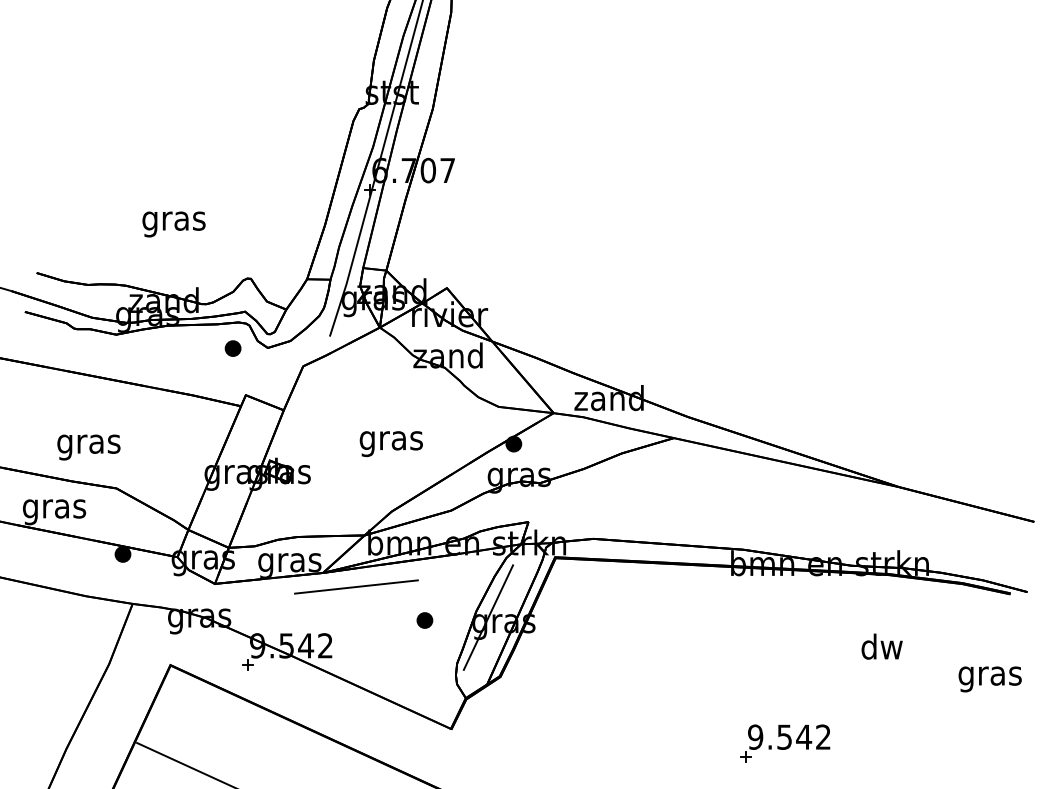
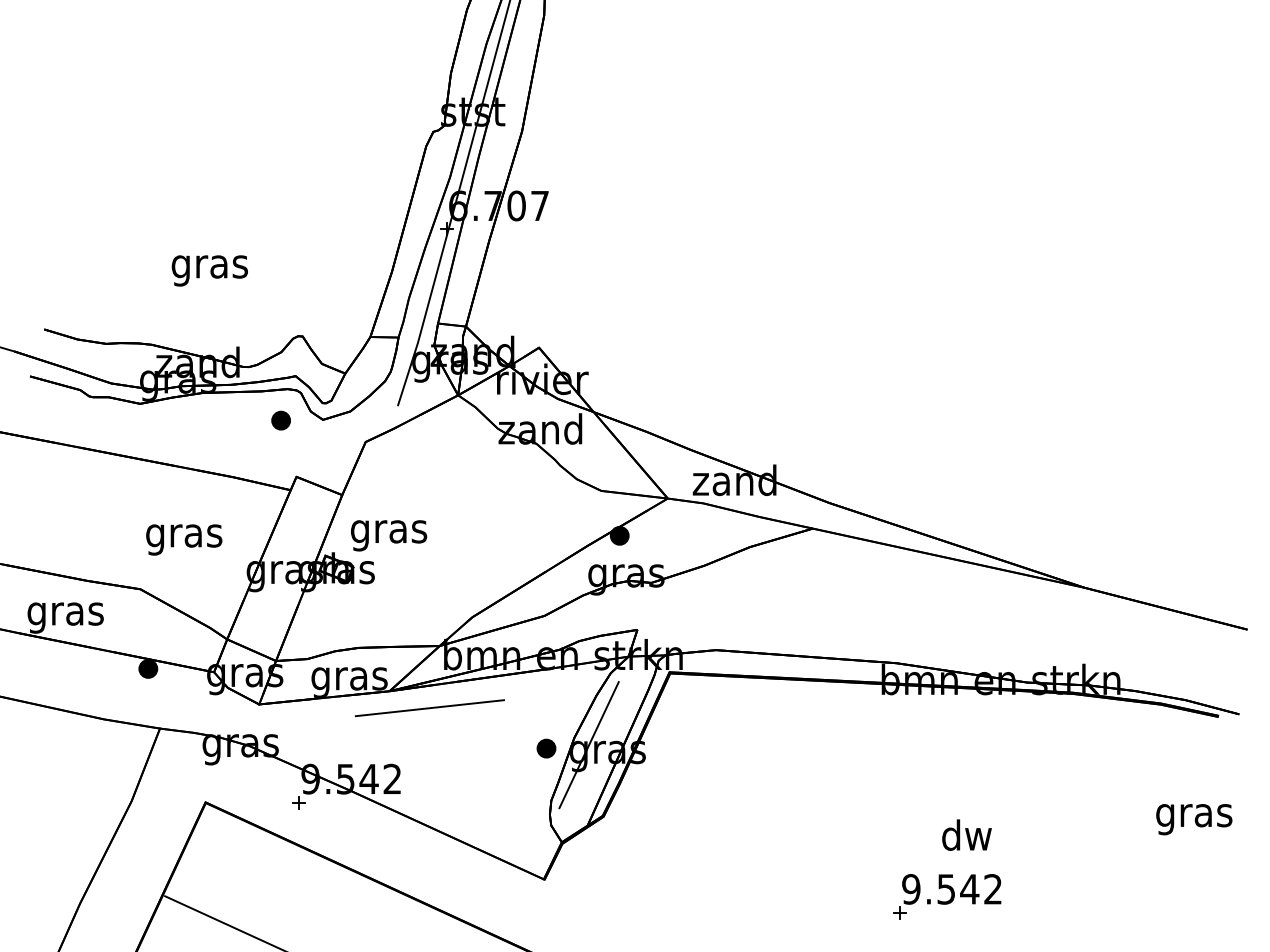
text: (391, 443) -> (389, 535), moved
text: (89, 447) -> (184, 539), moved
part: (424, 620) -> (546, 748), moved
text: (881, 646) -> (966, 834), moved

